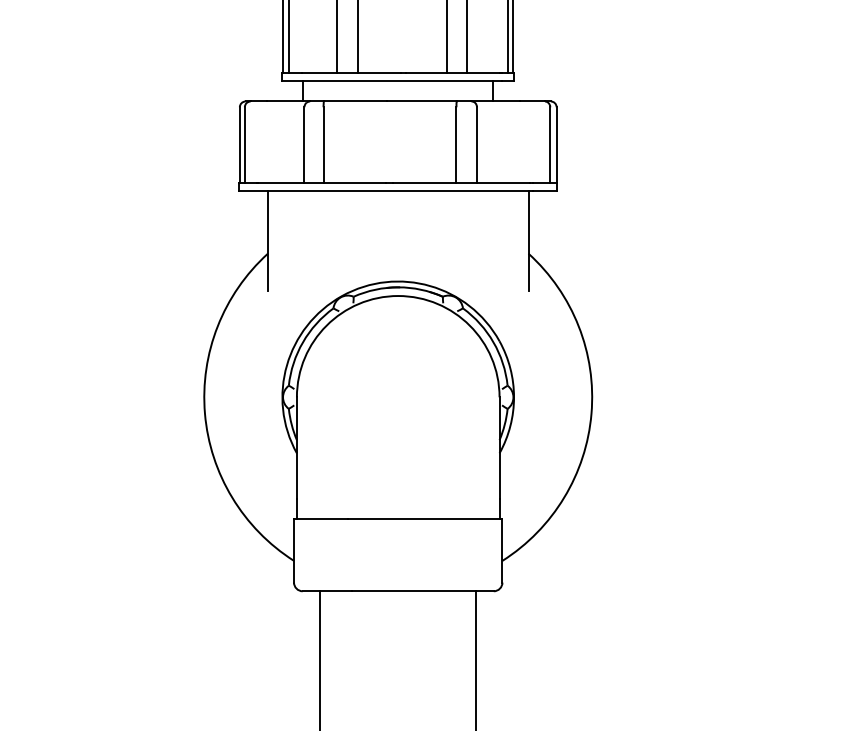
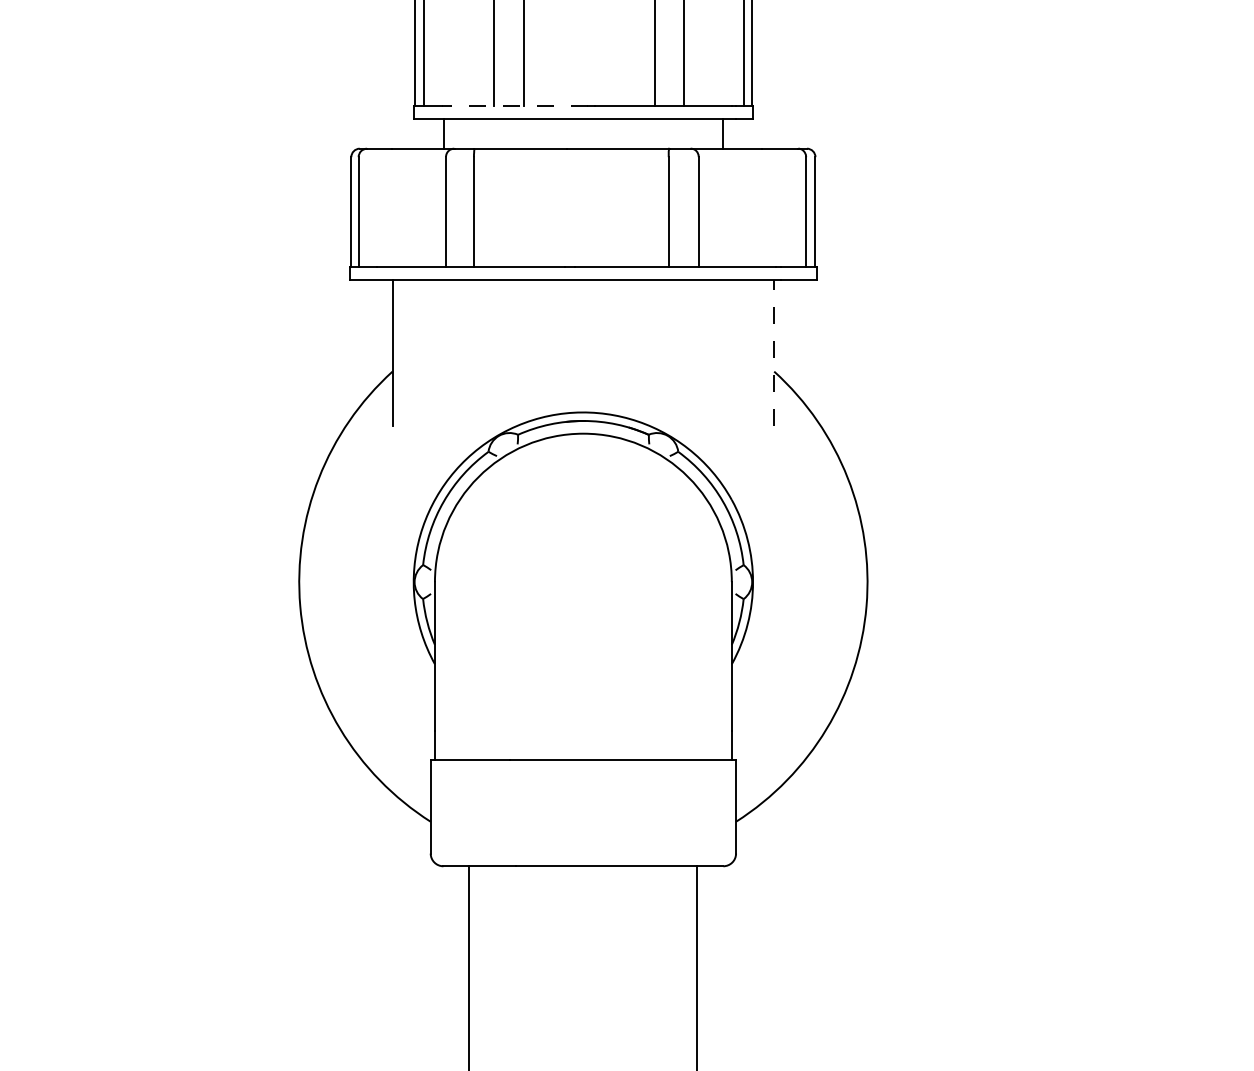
line: (351, 72) -> (514, 106), solid -> dashed
line: (528, 240) -> (774, 352), solid -> dashed

